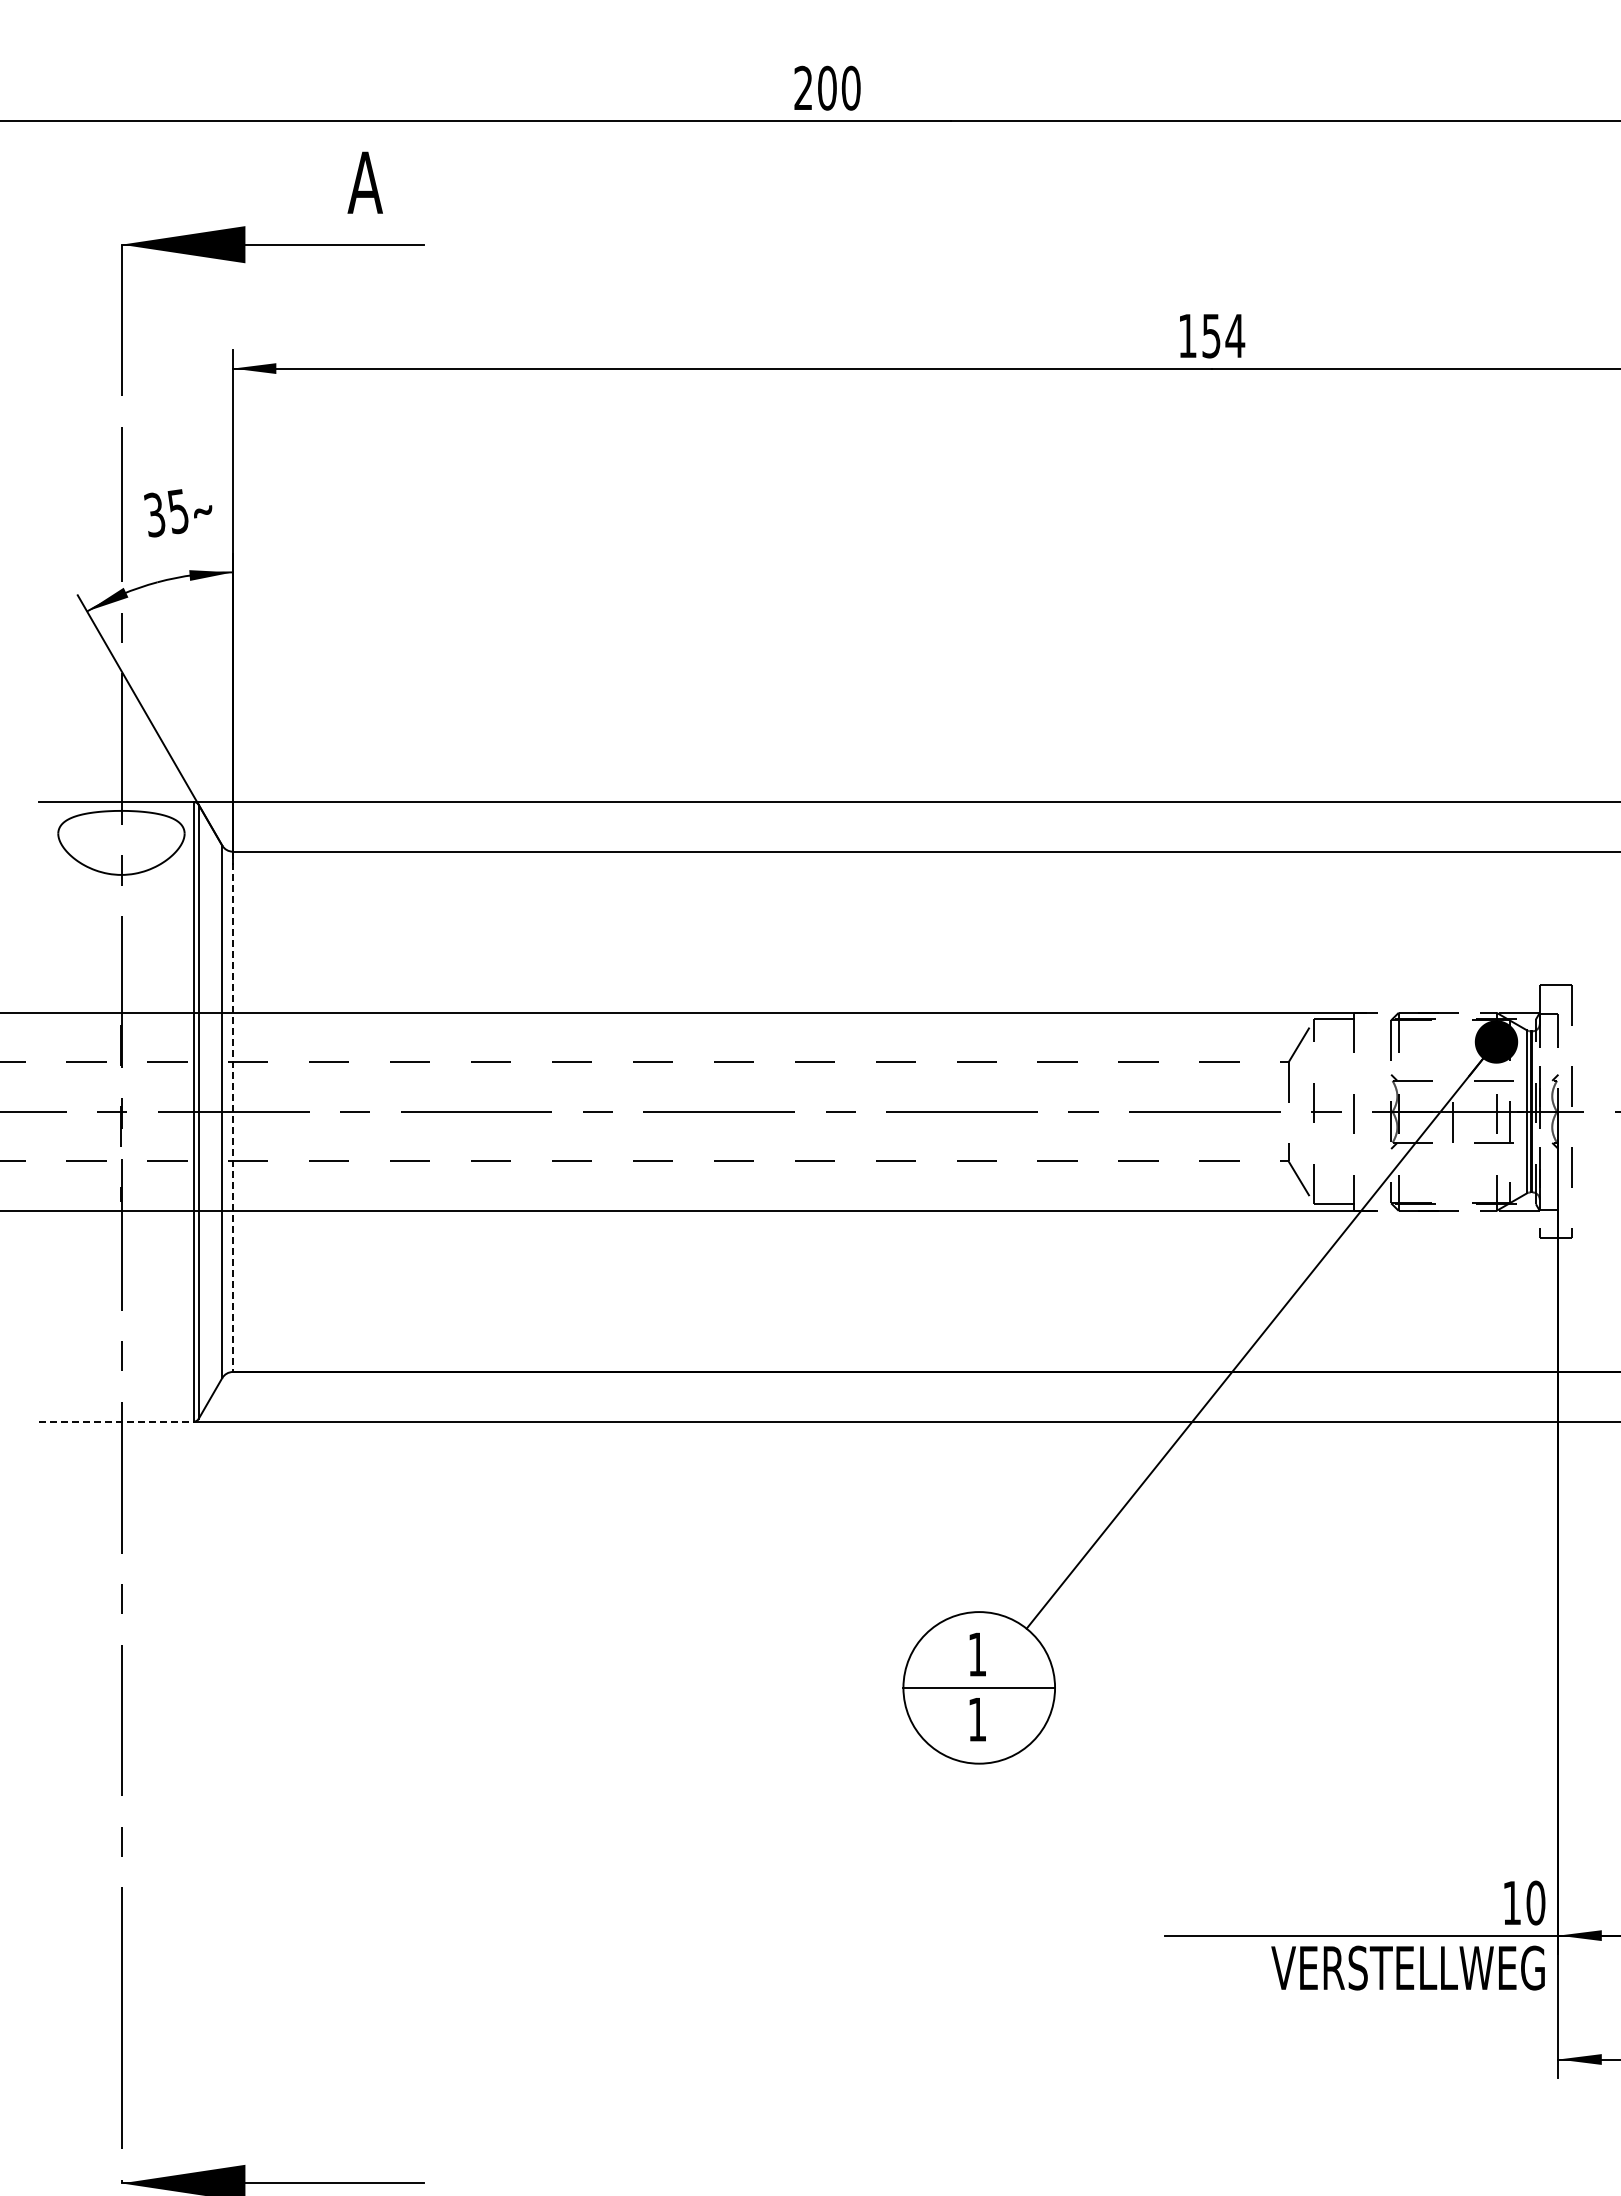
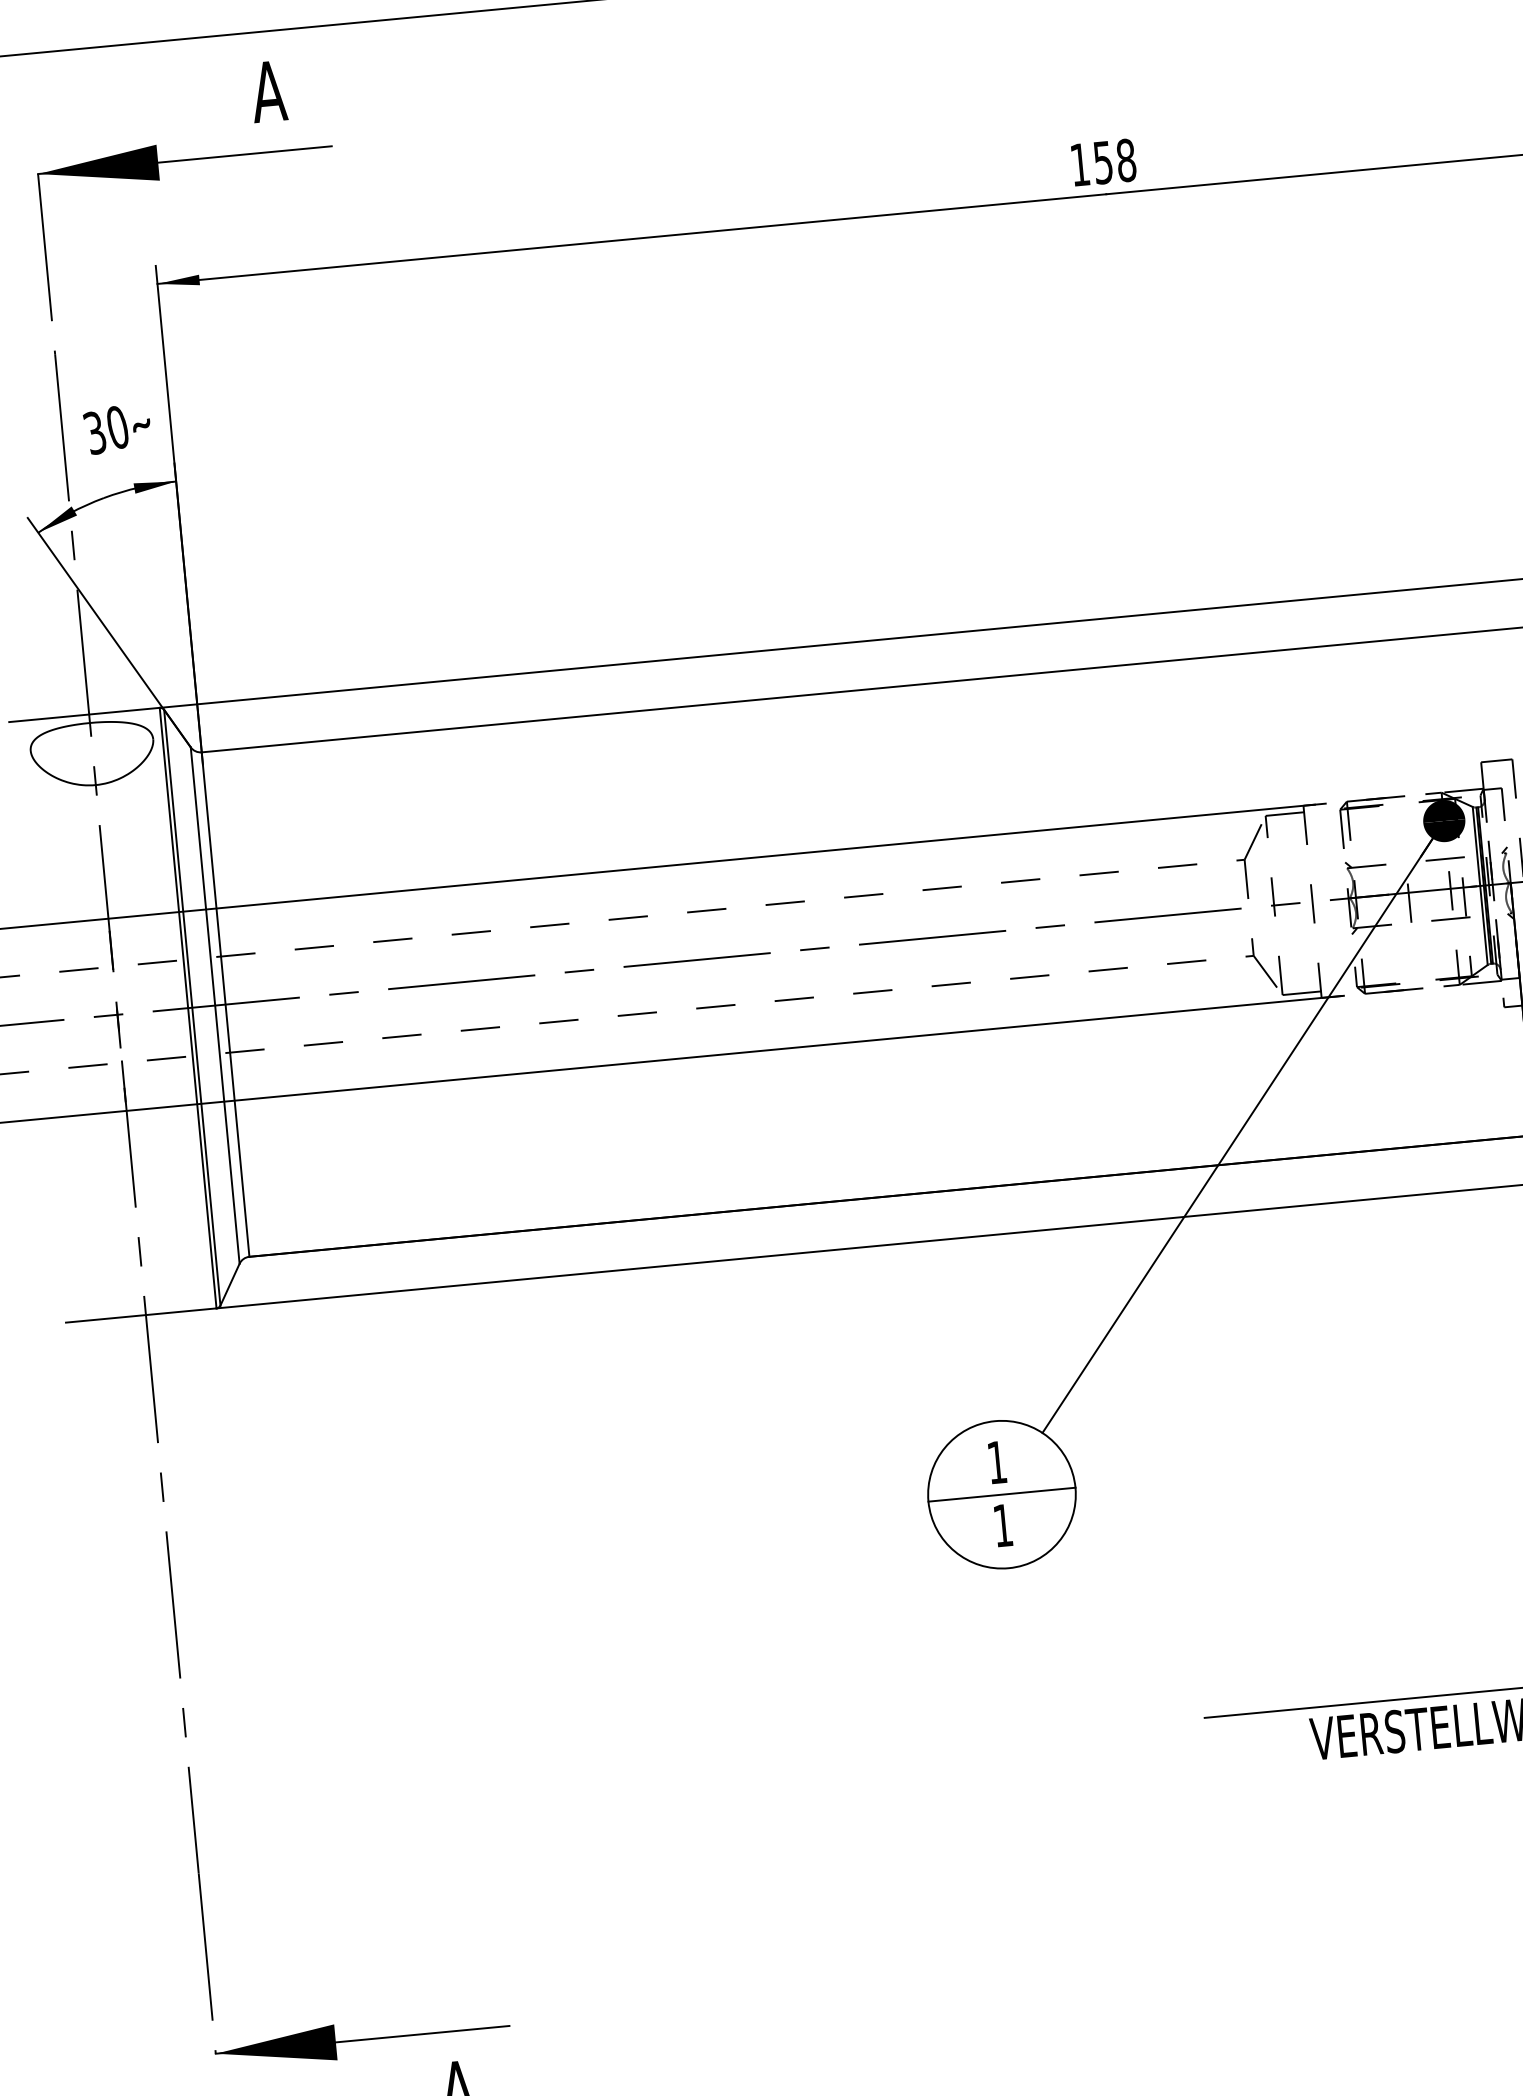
text: (1235, 335) -> (1126, 159), 154 -> 158
text: (177, 511) -> (116, 427), 35 -> 30
line: (232, 1112) -> (225, 1005), dashed -> solid
line: (116, 1421) -> (141, 1315), dashed -> solid

